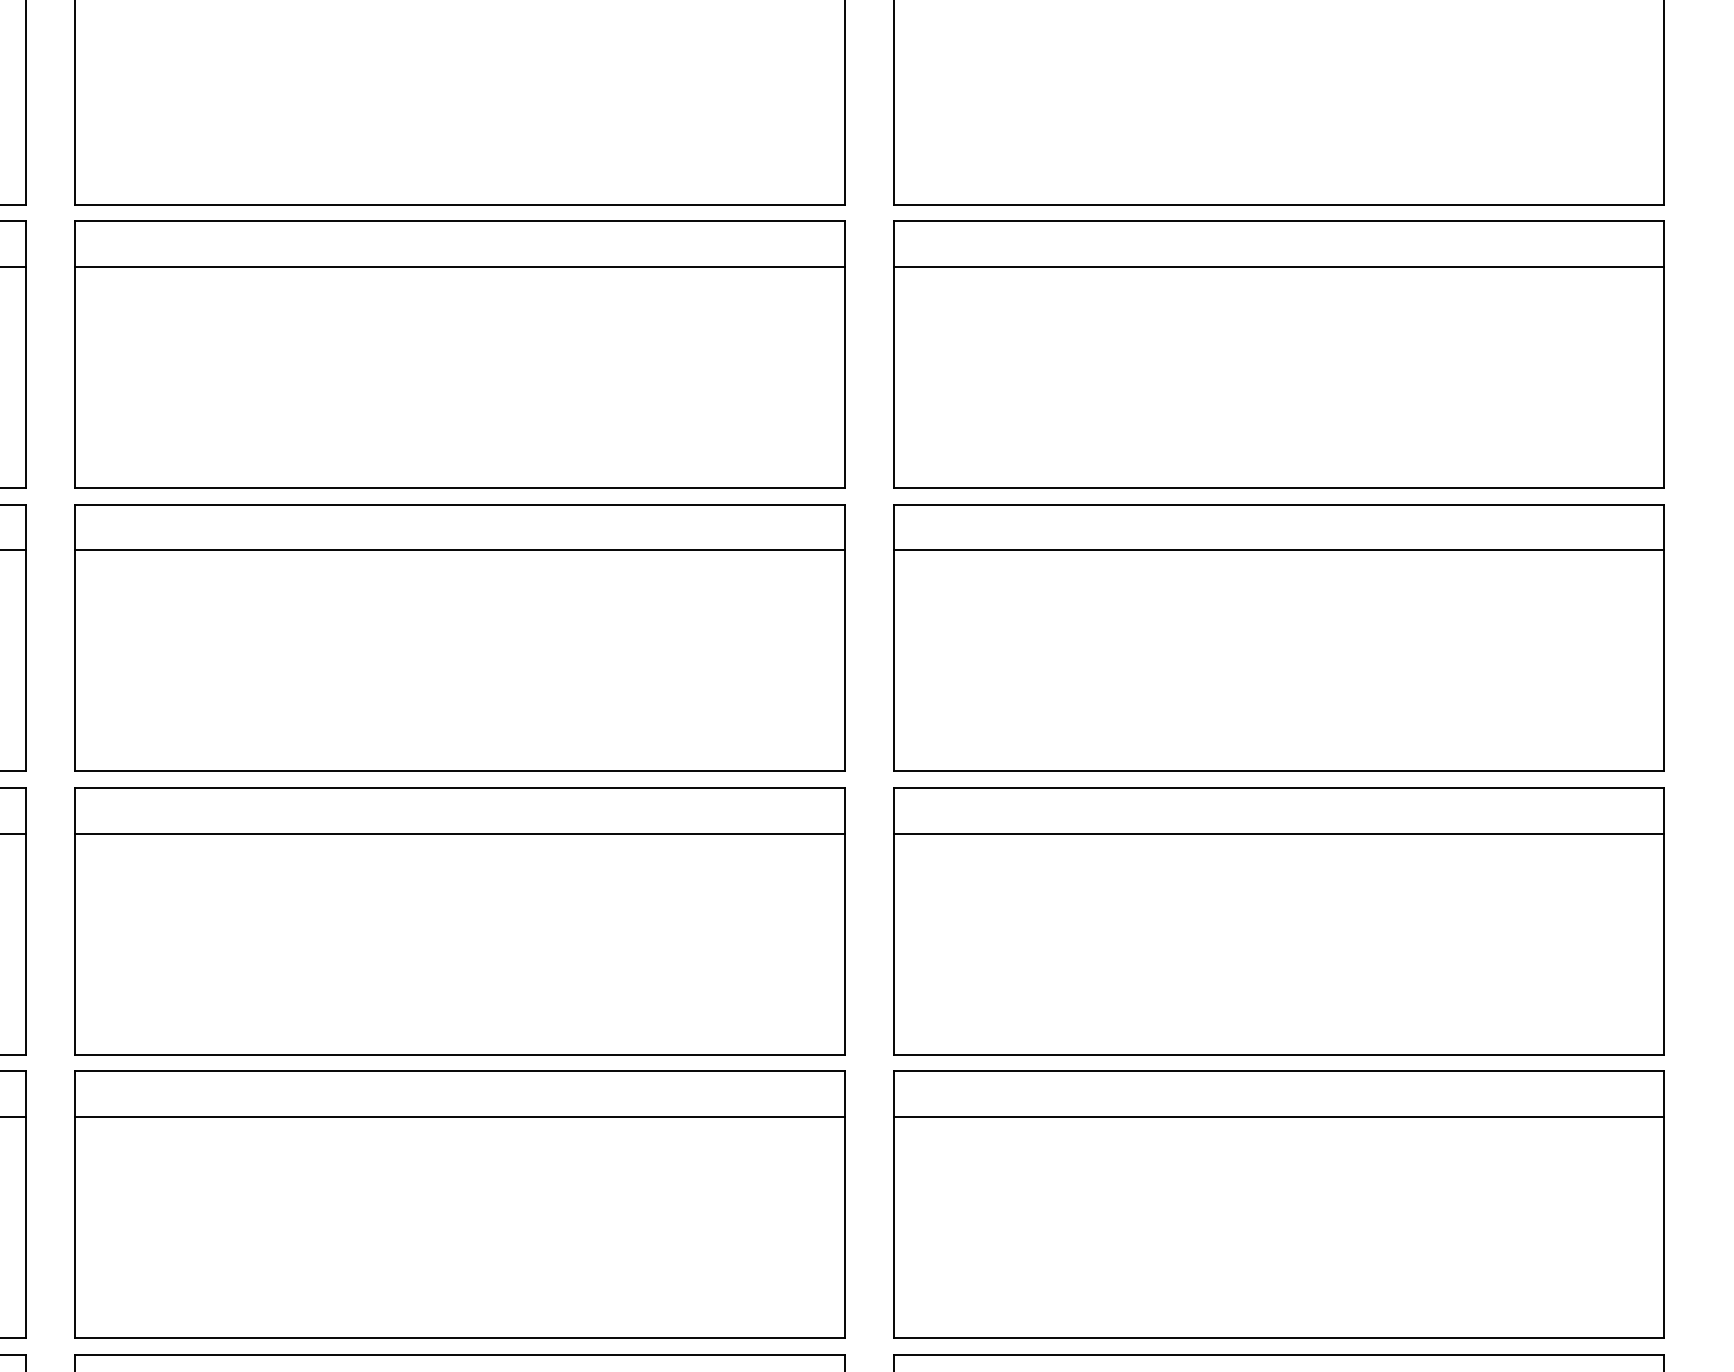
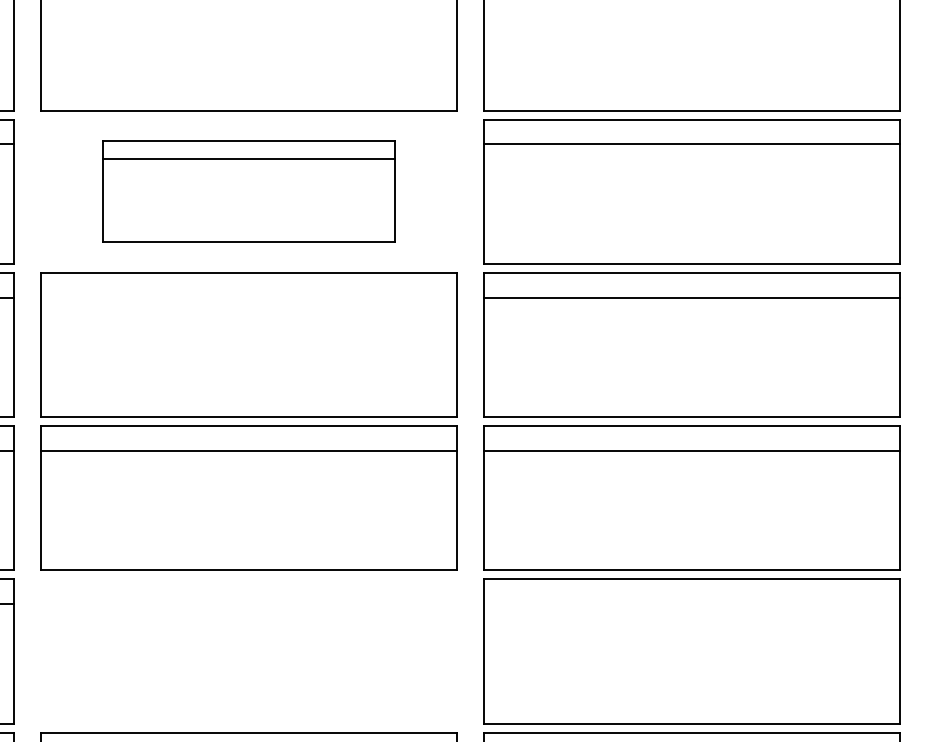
part: (459, 354) -> (248, 191), size x0.7
line: (459, 550) -> (248, 297), removed
line: (1278, 1117) -> (691, 604), removed
part: (459, 1204) -> (248, 651), removed

